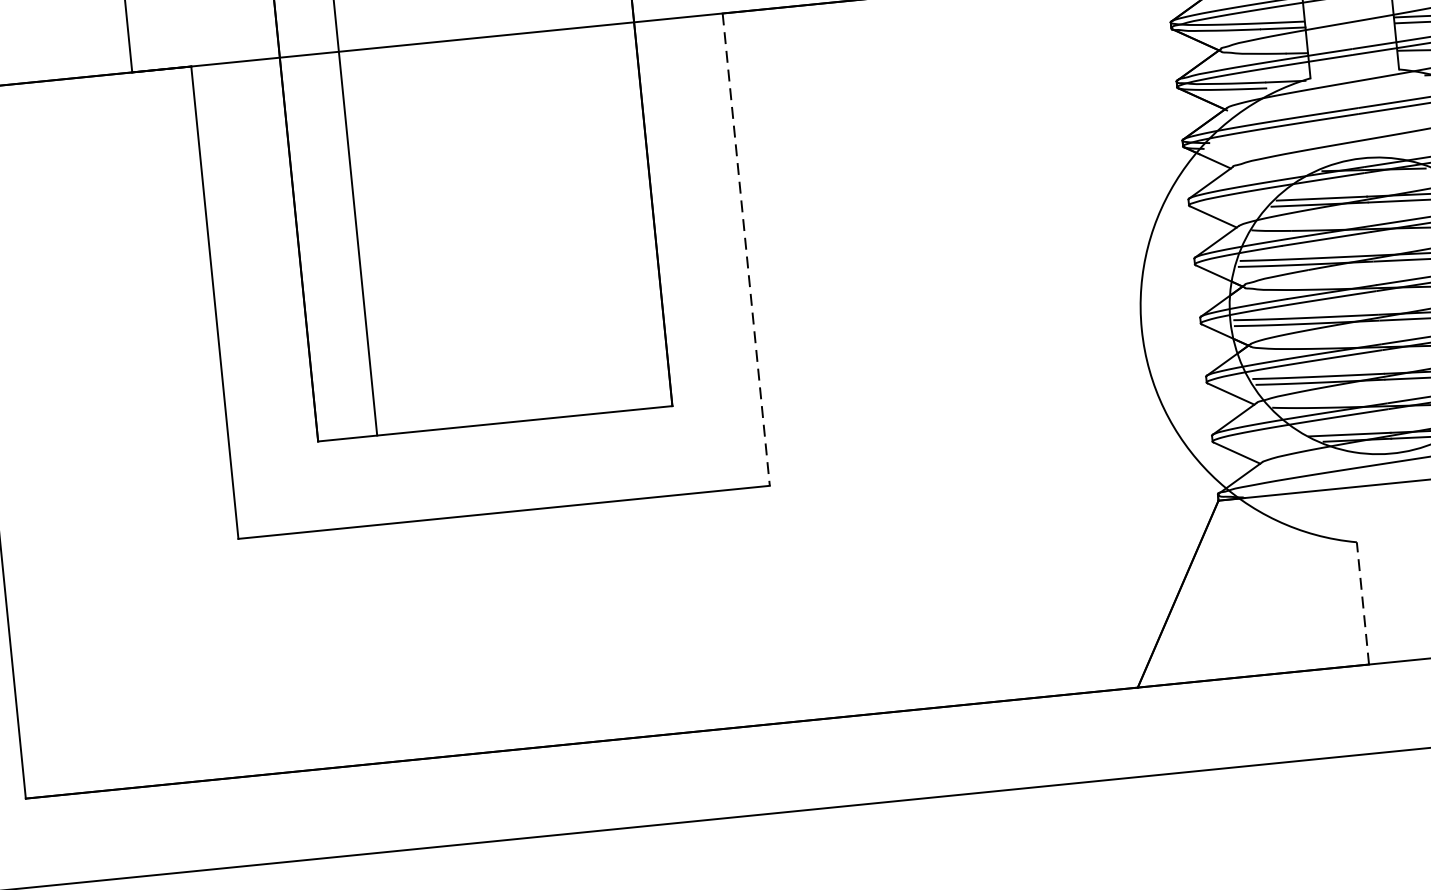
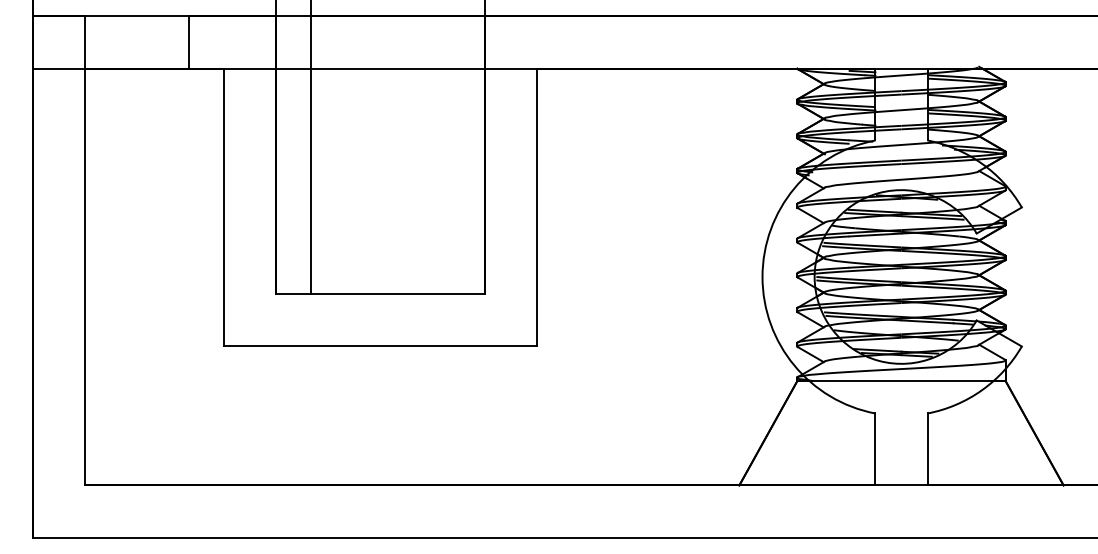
line: (745, 249) -> (536, 207), dashed -> solid
line: (1363, 603) -> (875, 449), dashed -> solid

